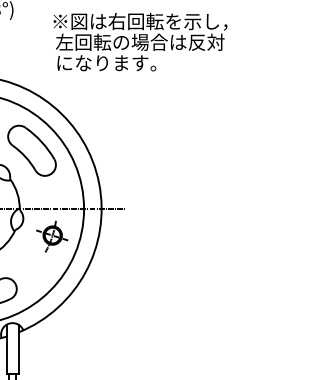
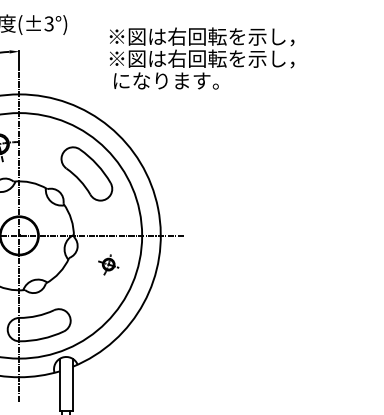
text: (139, 42) -> (201, 58), 左回転の場合は反対 -> ※図は右回転を示し，
part: (52, 236) -> (108, 265), size x0.6

